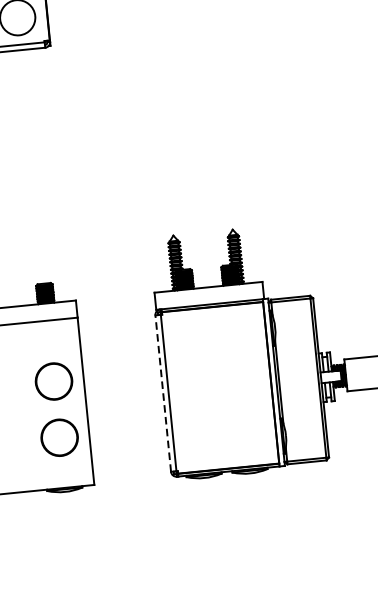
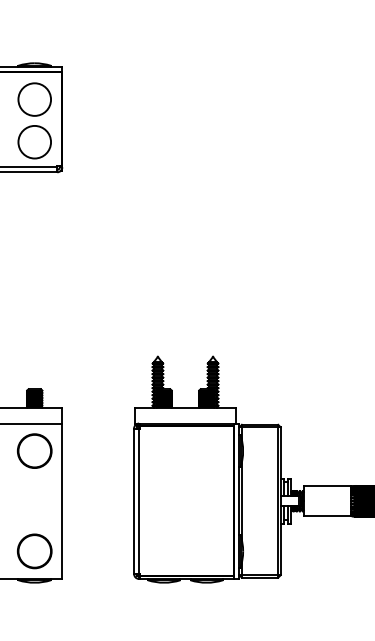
circle: (53, 380) -> (34, 450), moved
line: (163, 393) -> (134, 501), dashed -> solid
part: (59, 437) -> (34, 551), moved

